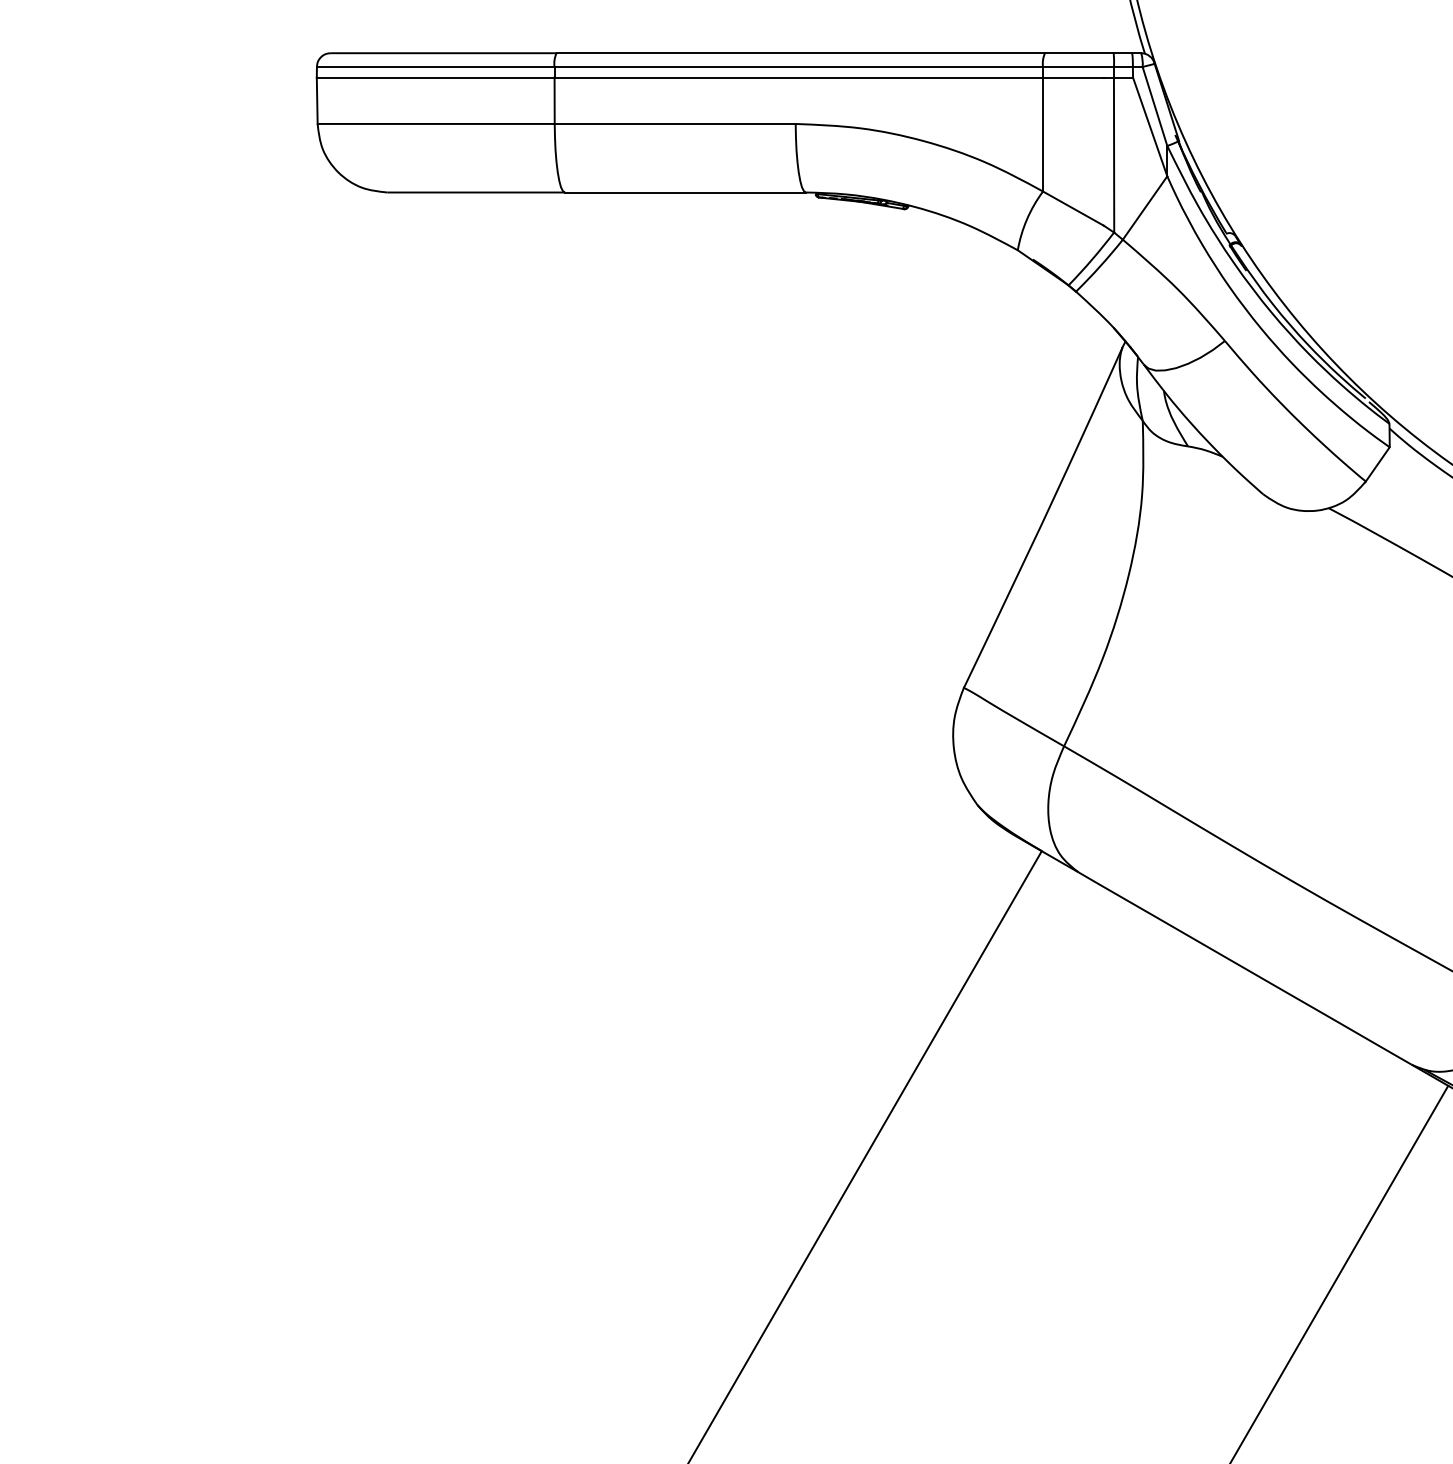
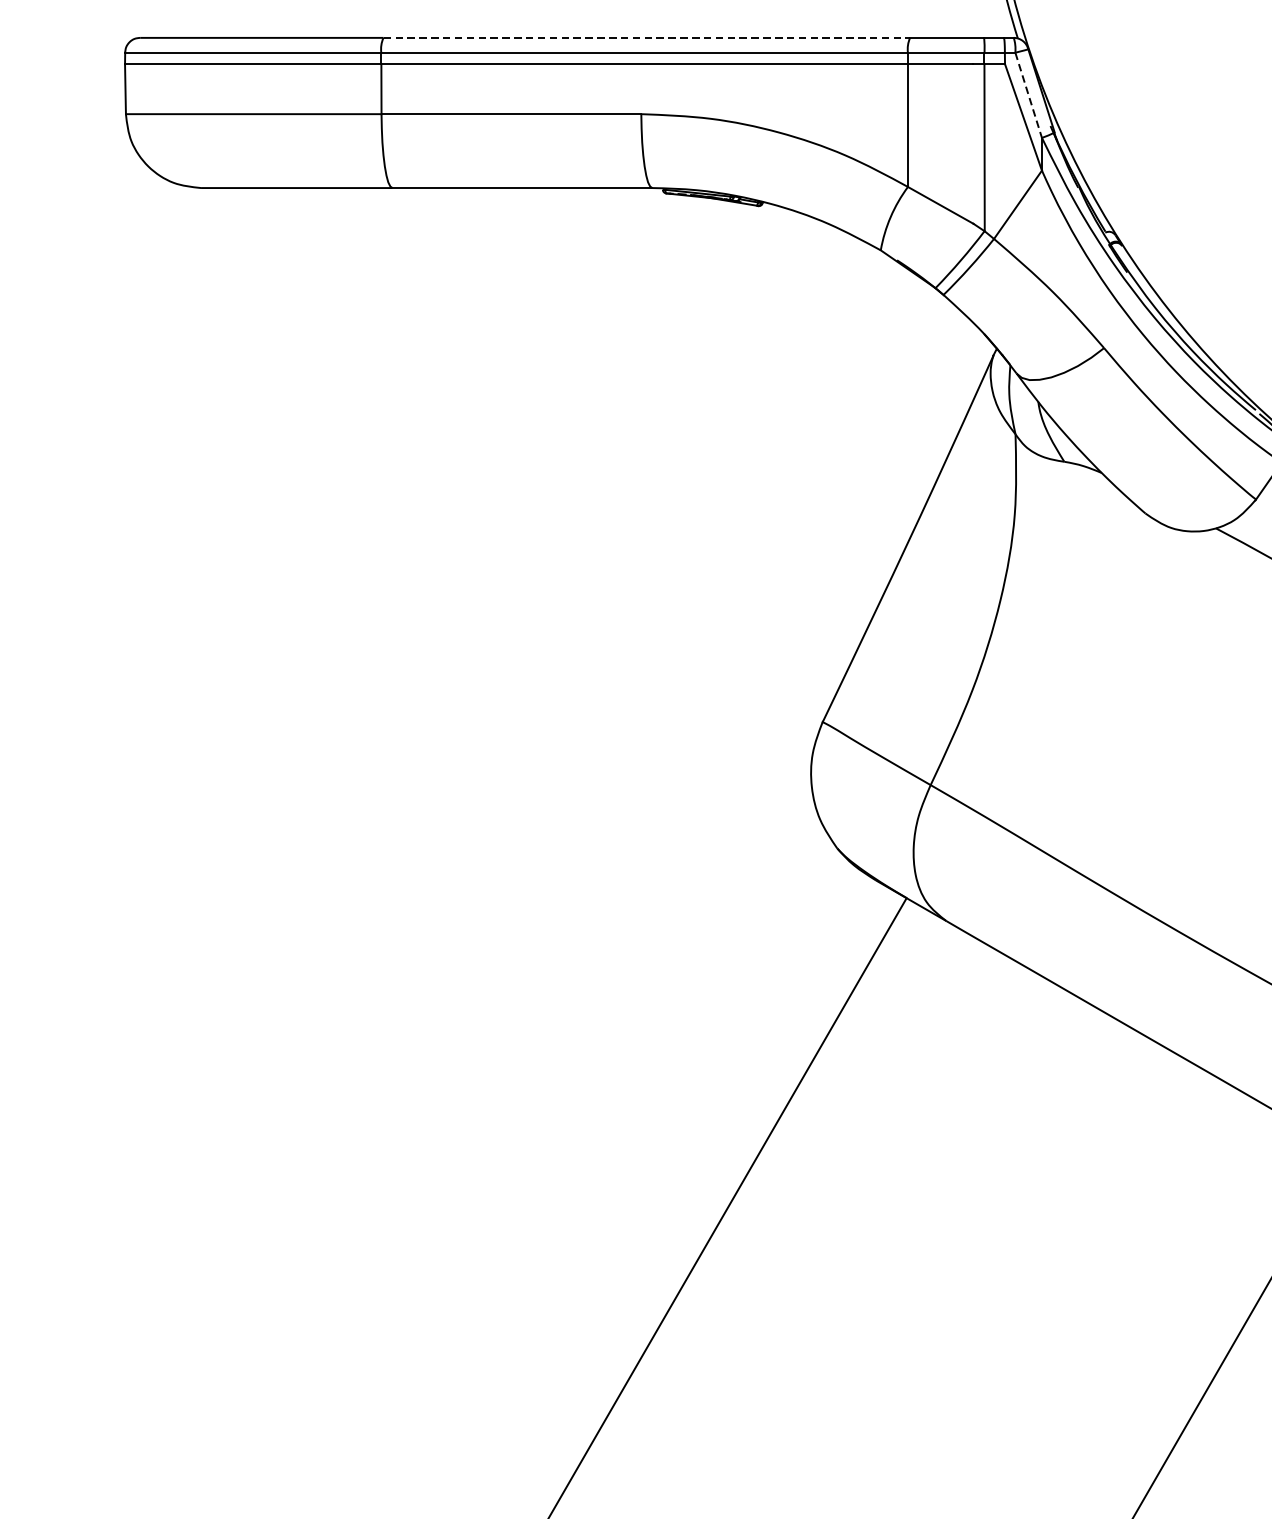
line: (801, 53) -> (647, 38), solid -> dashed
line: (1155, 106) -> (1029, 95), solid -> dashed

